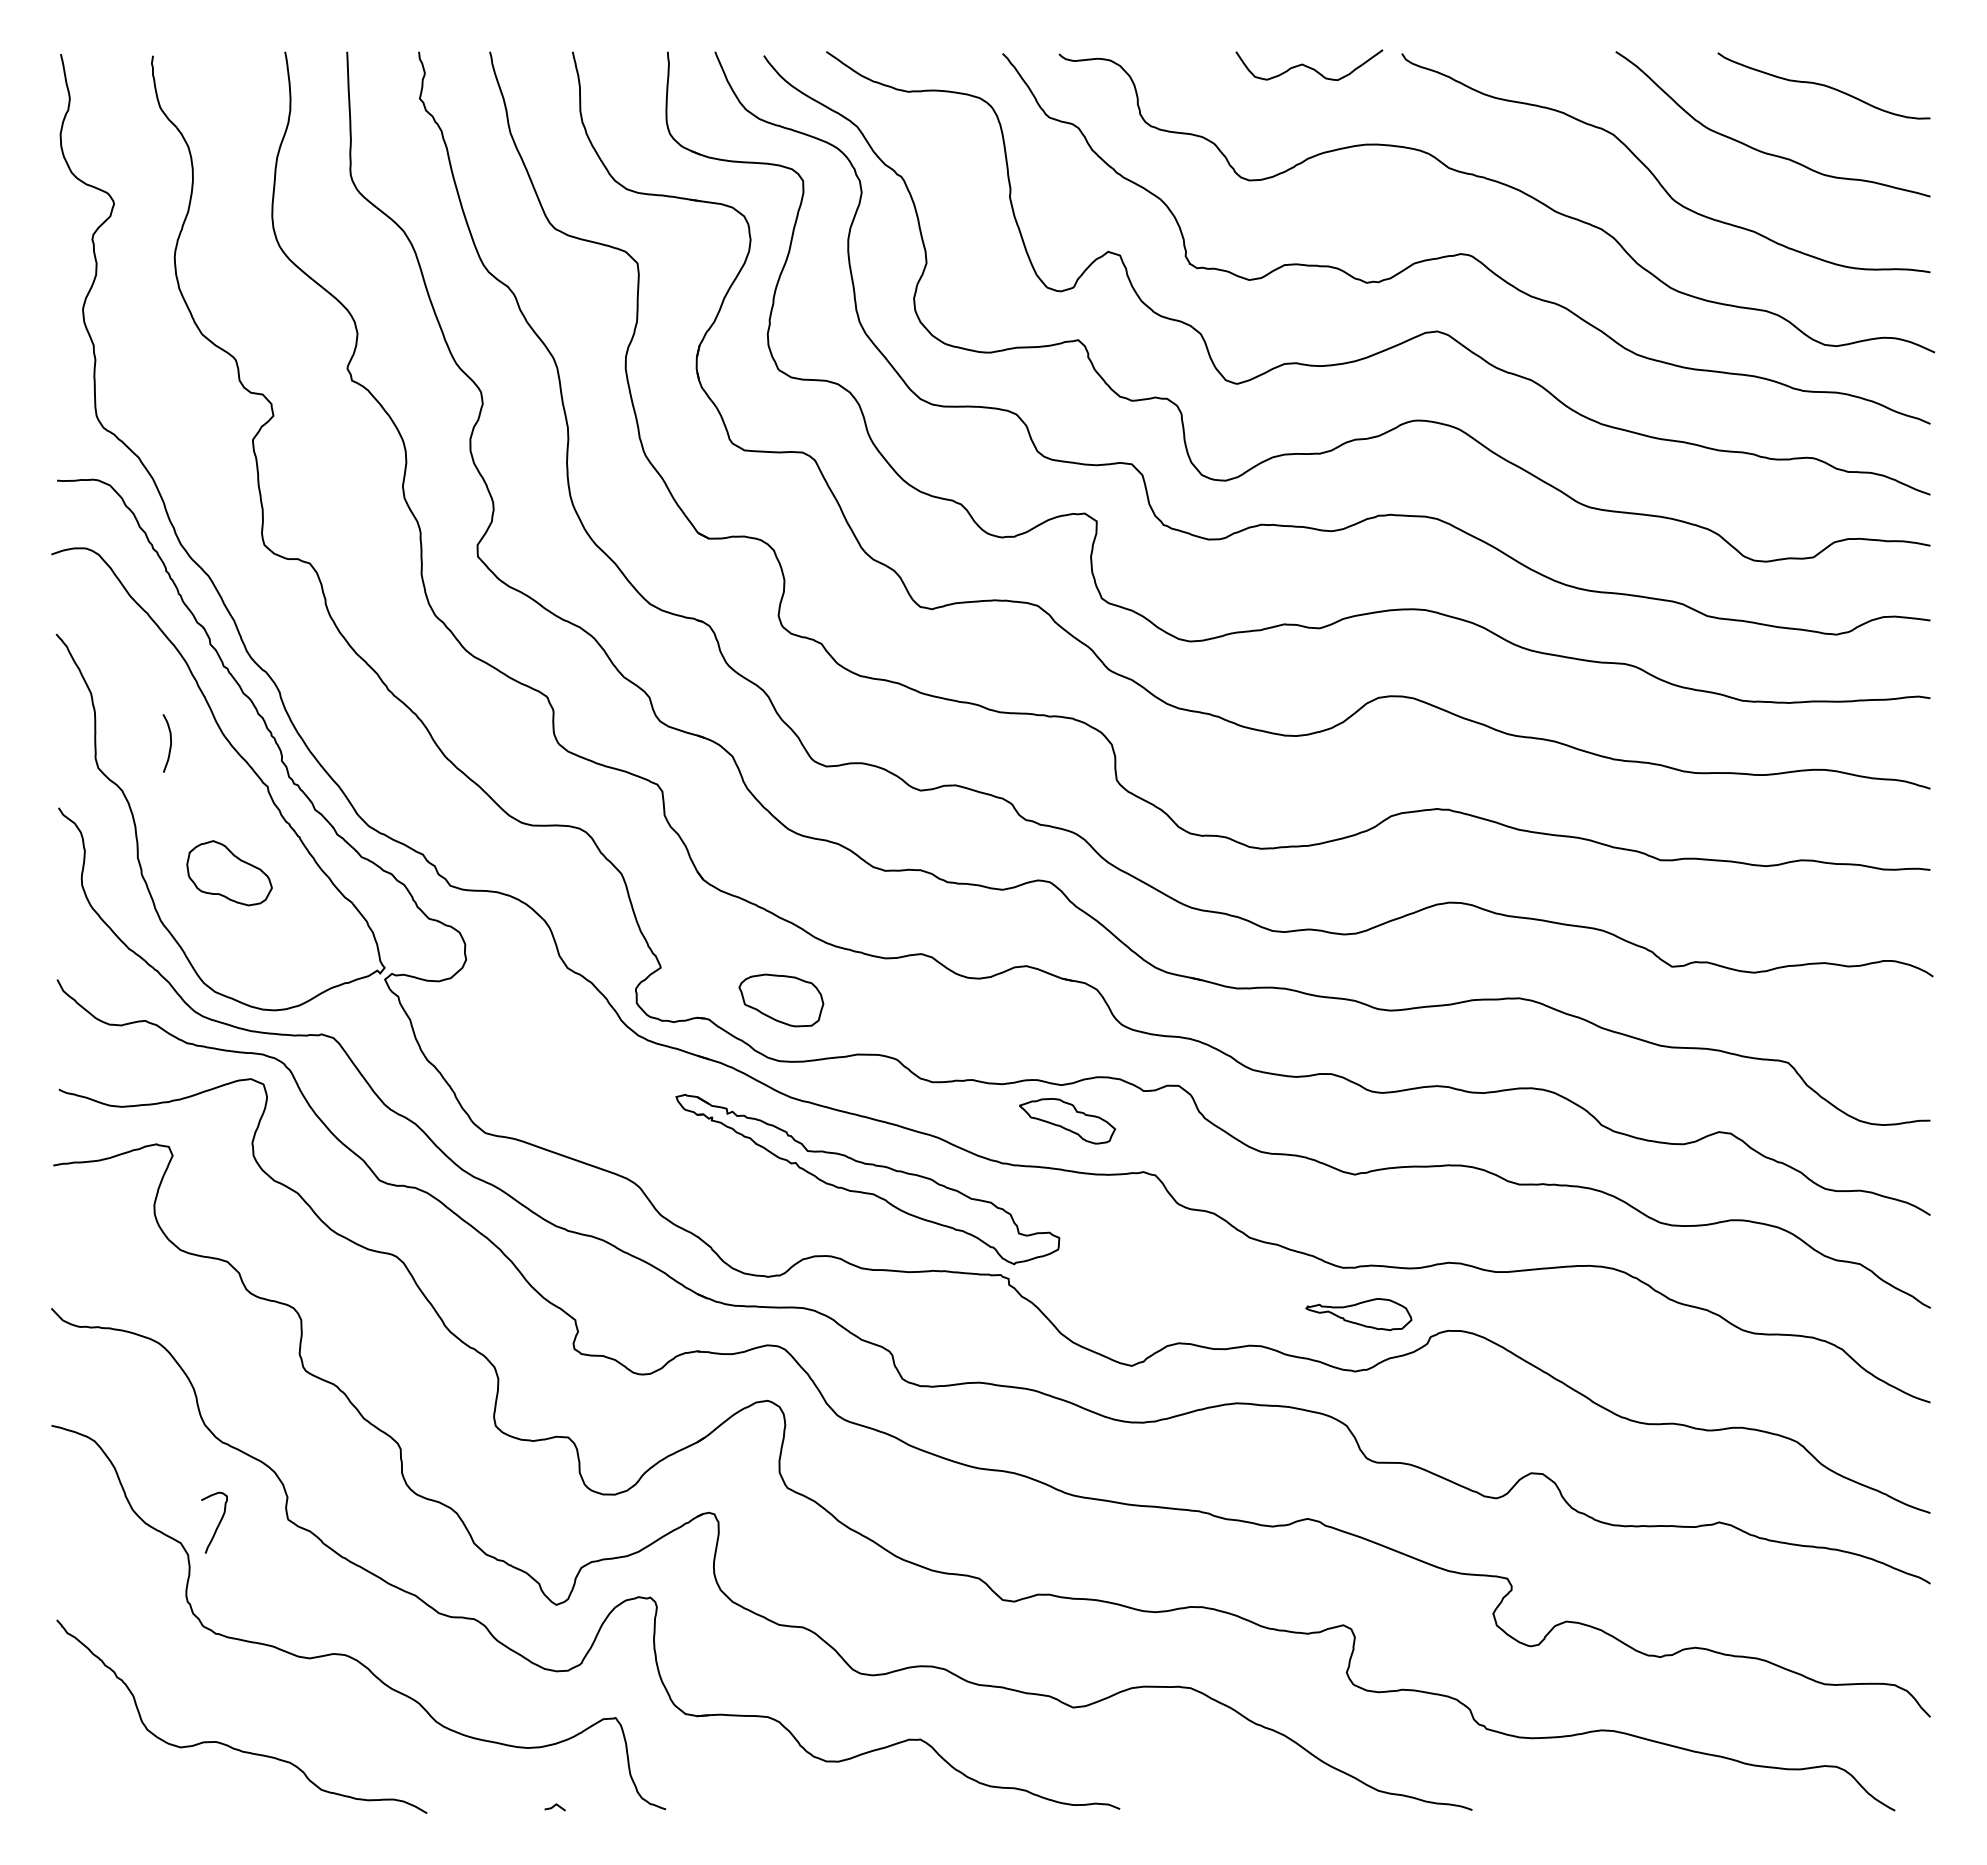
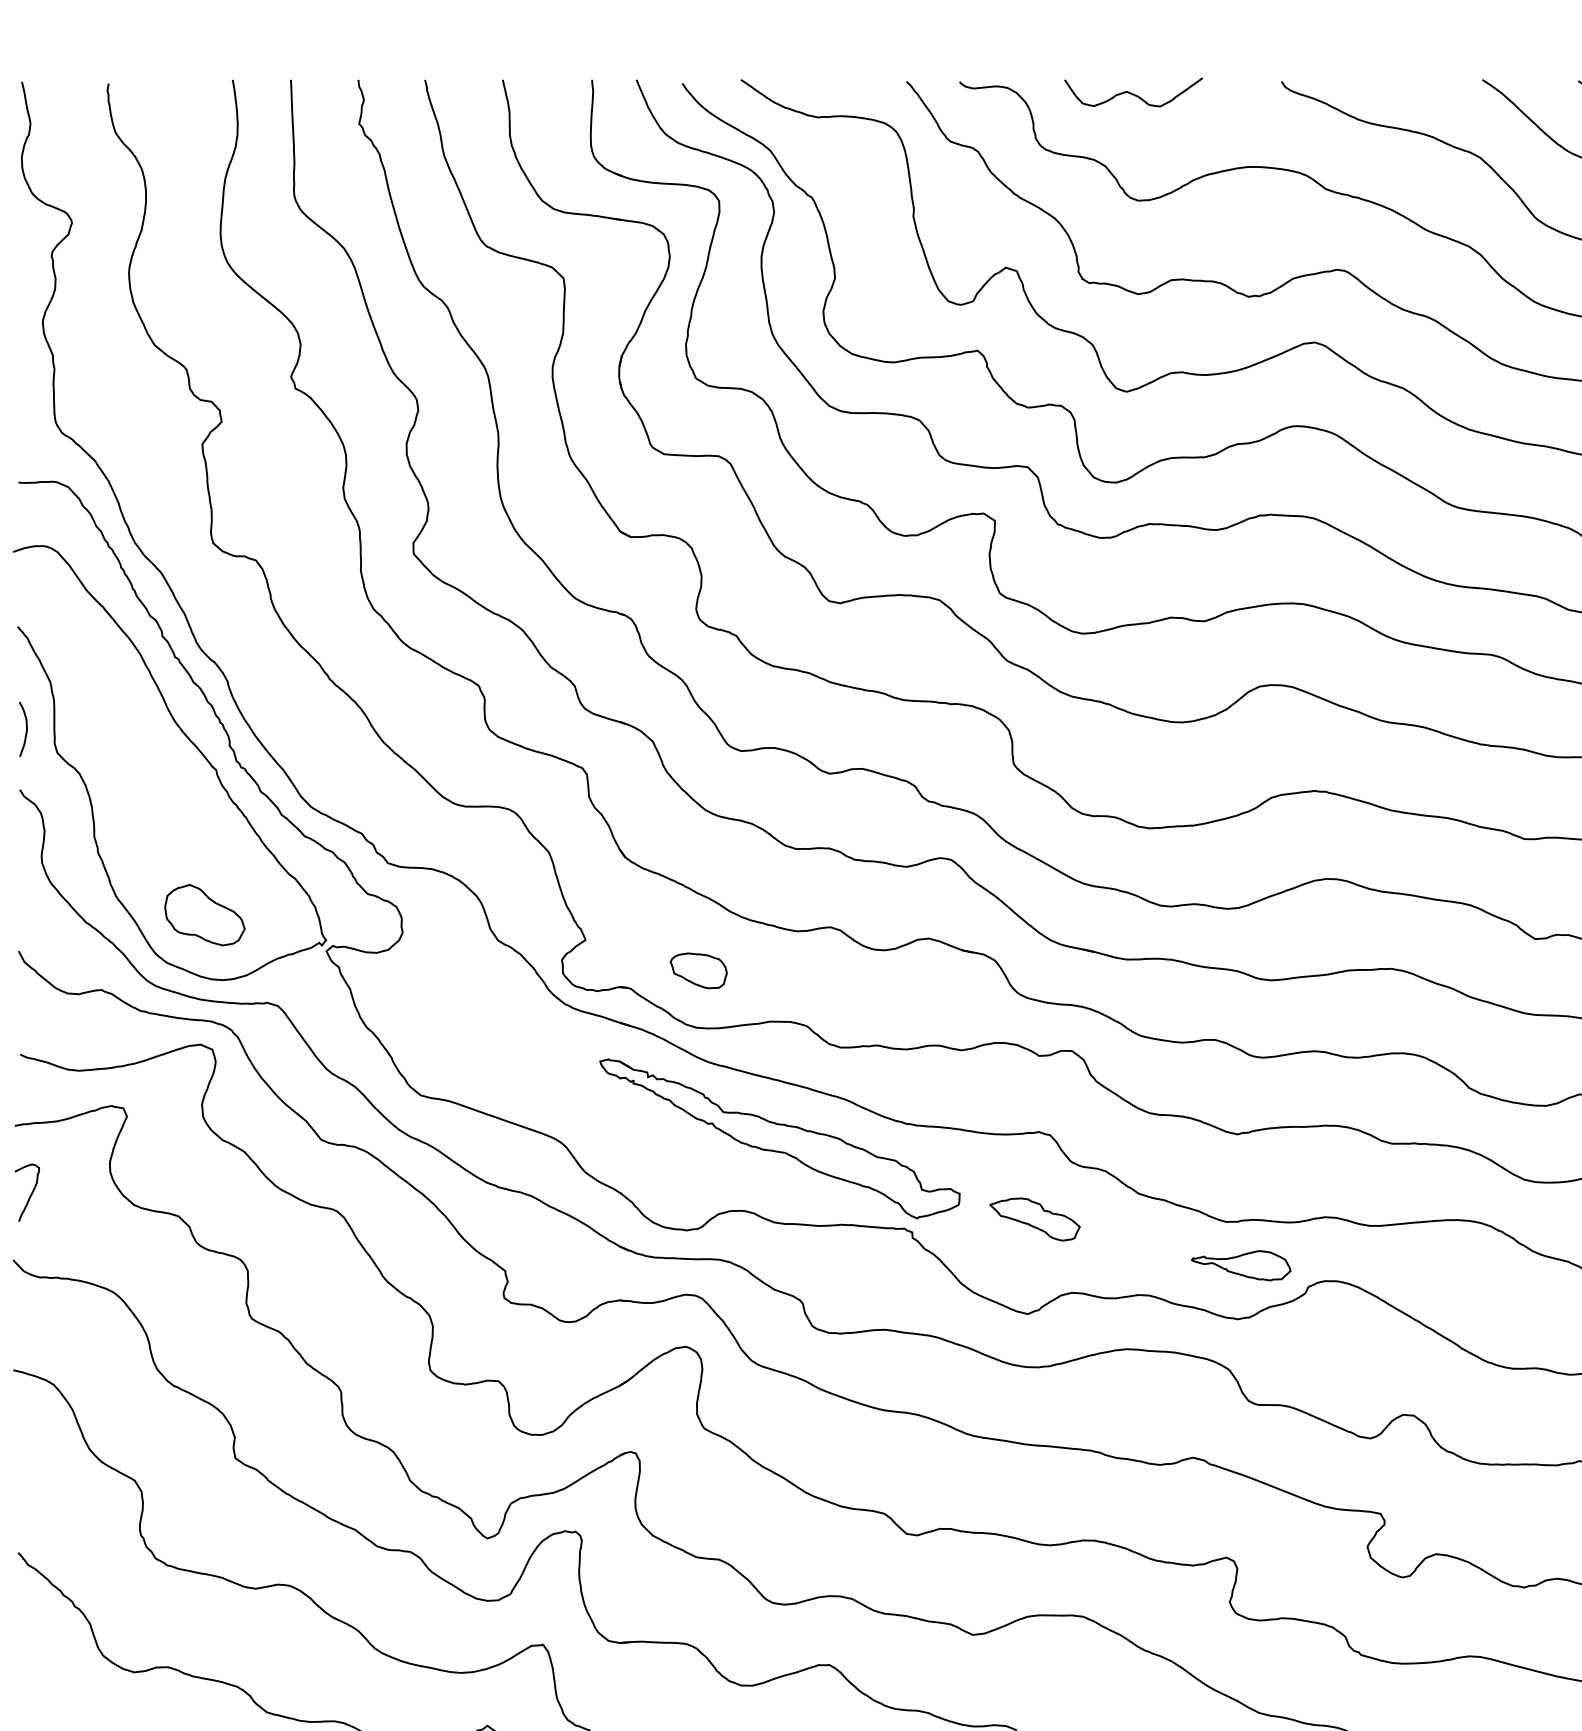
curve: (1309, 66) -> (1133, 93), moved
curve: (170, 743) -> (26, 729), moved
part: (229, 873) -> (204, 915), moved
part: (781, 1000) -> (698, 970), size x0.71
part: (1067, 1121) -> (1035, 1219), moved
curve: (218, 1523) -> (31, 1193), moved

